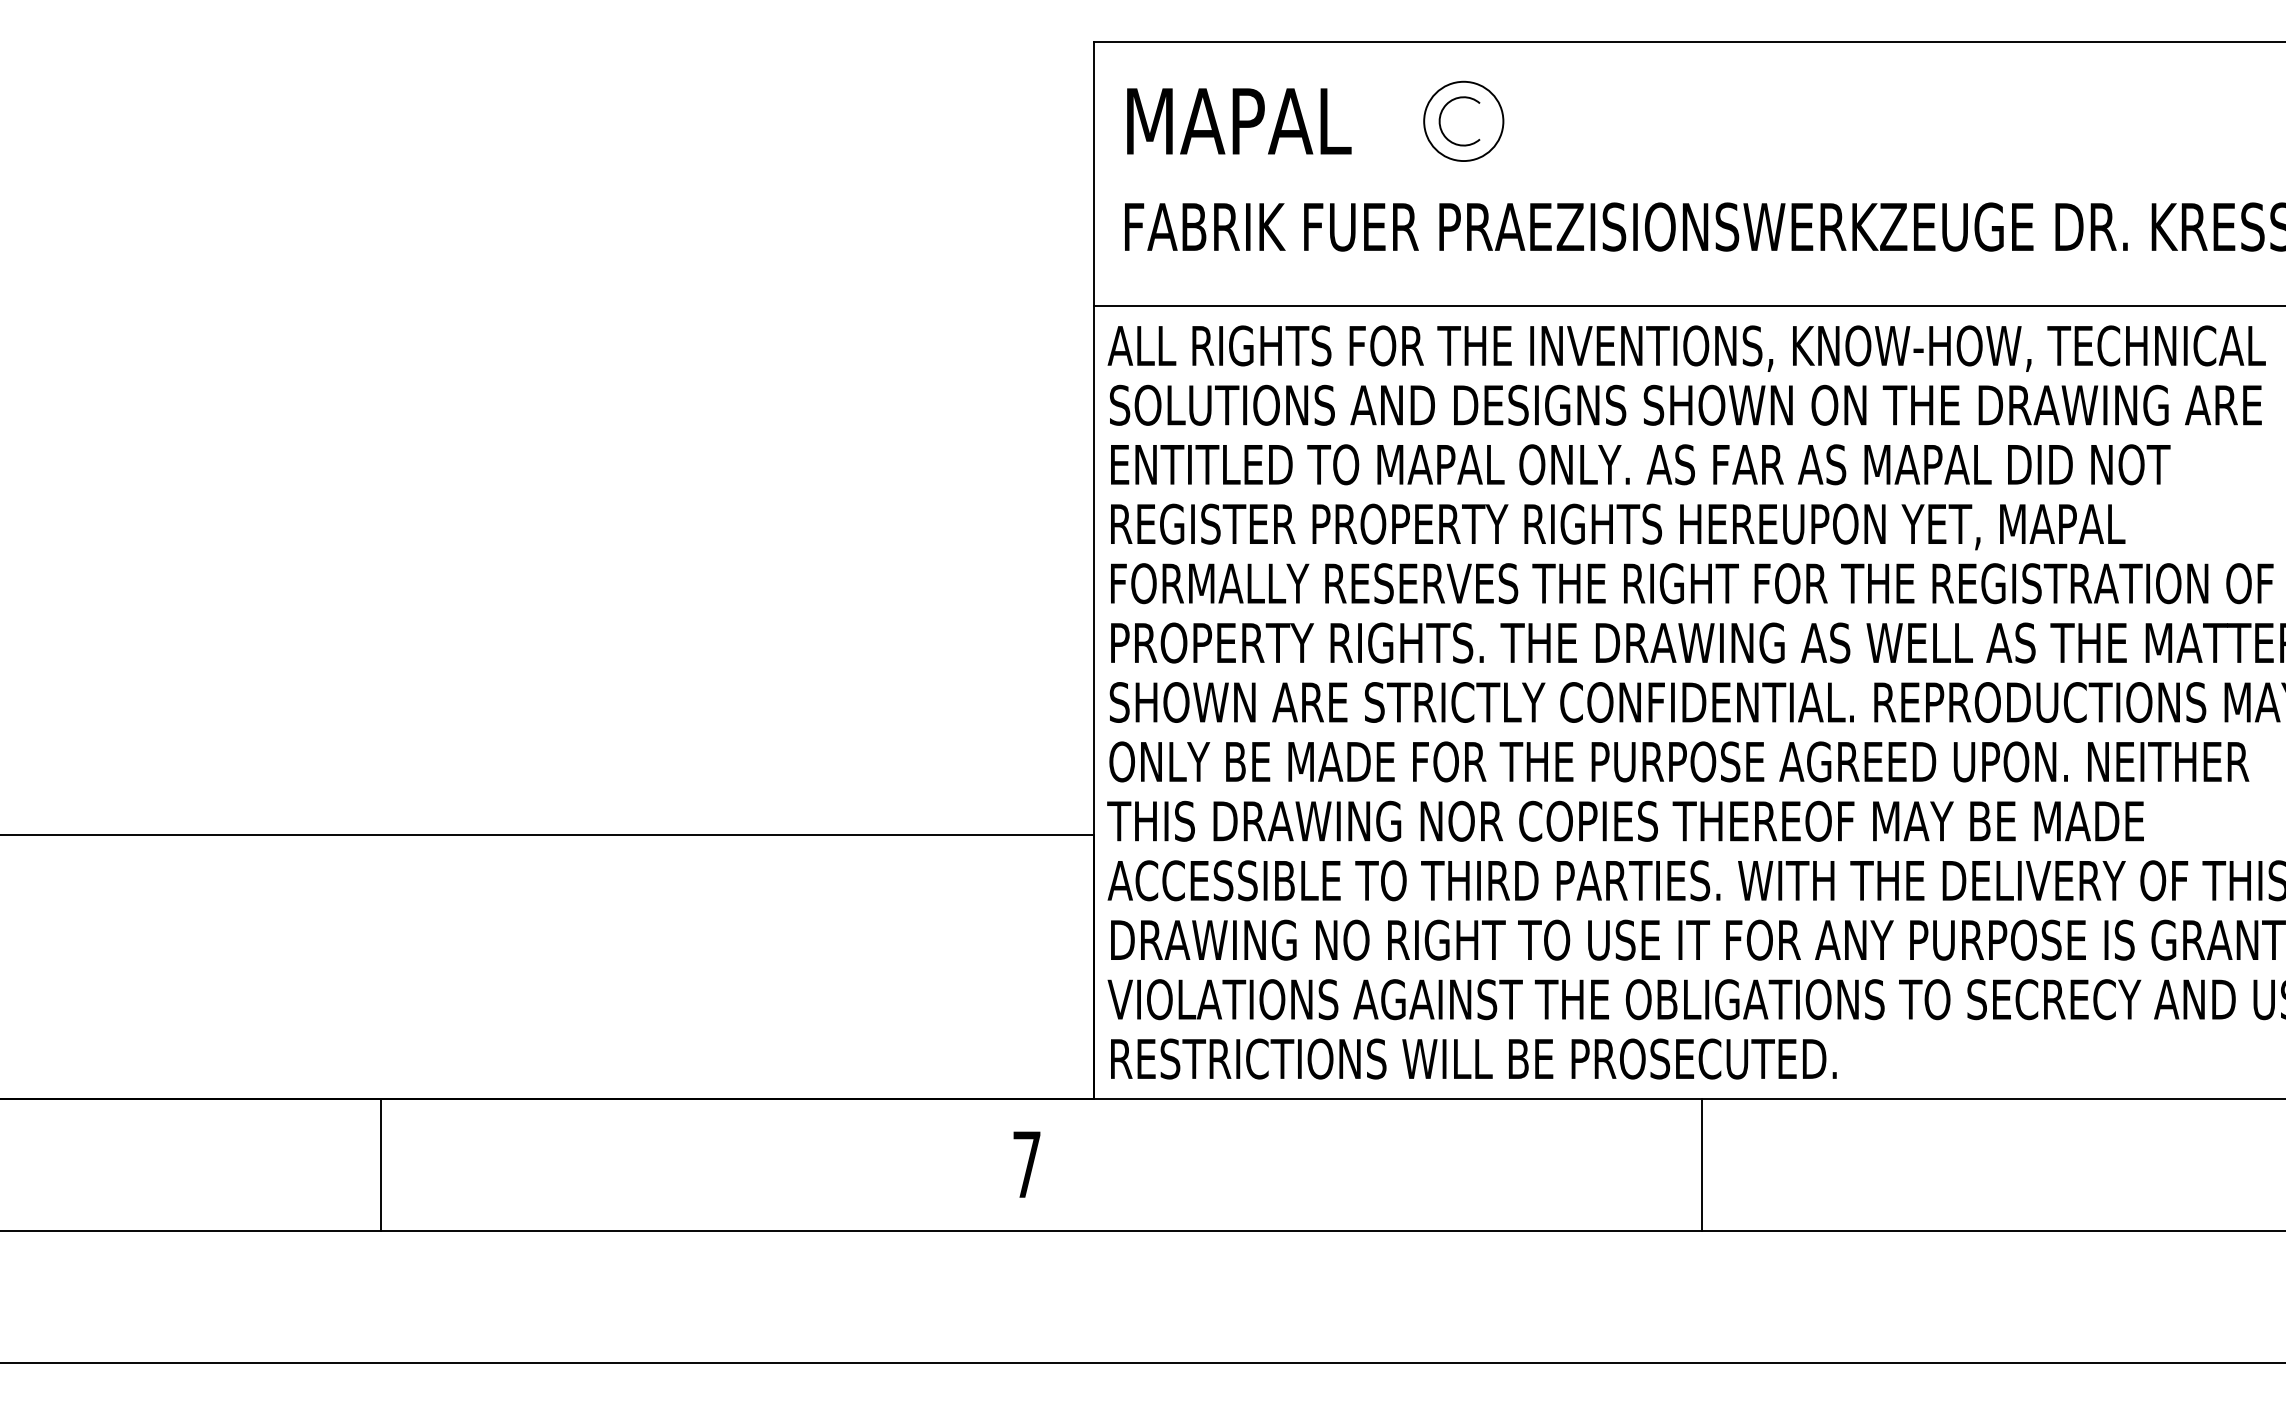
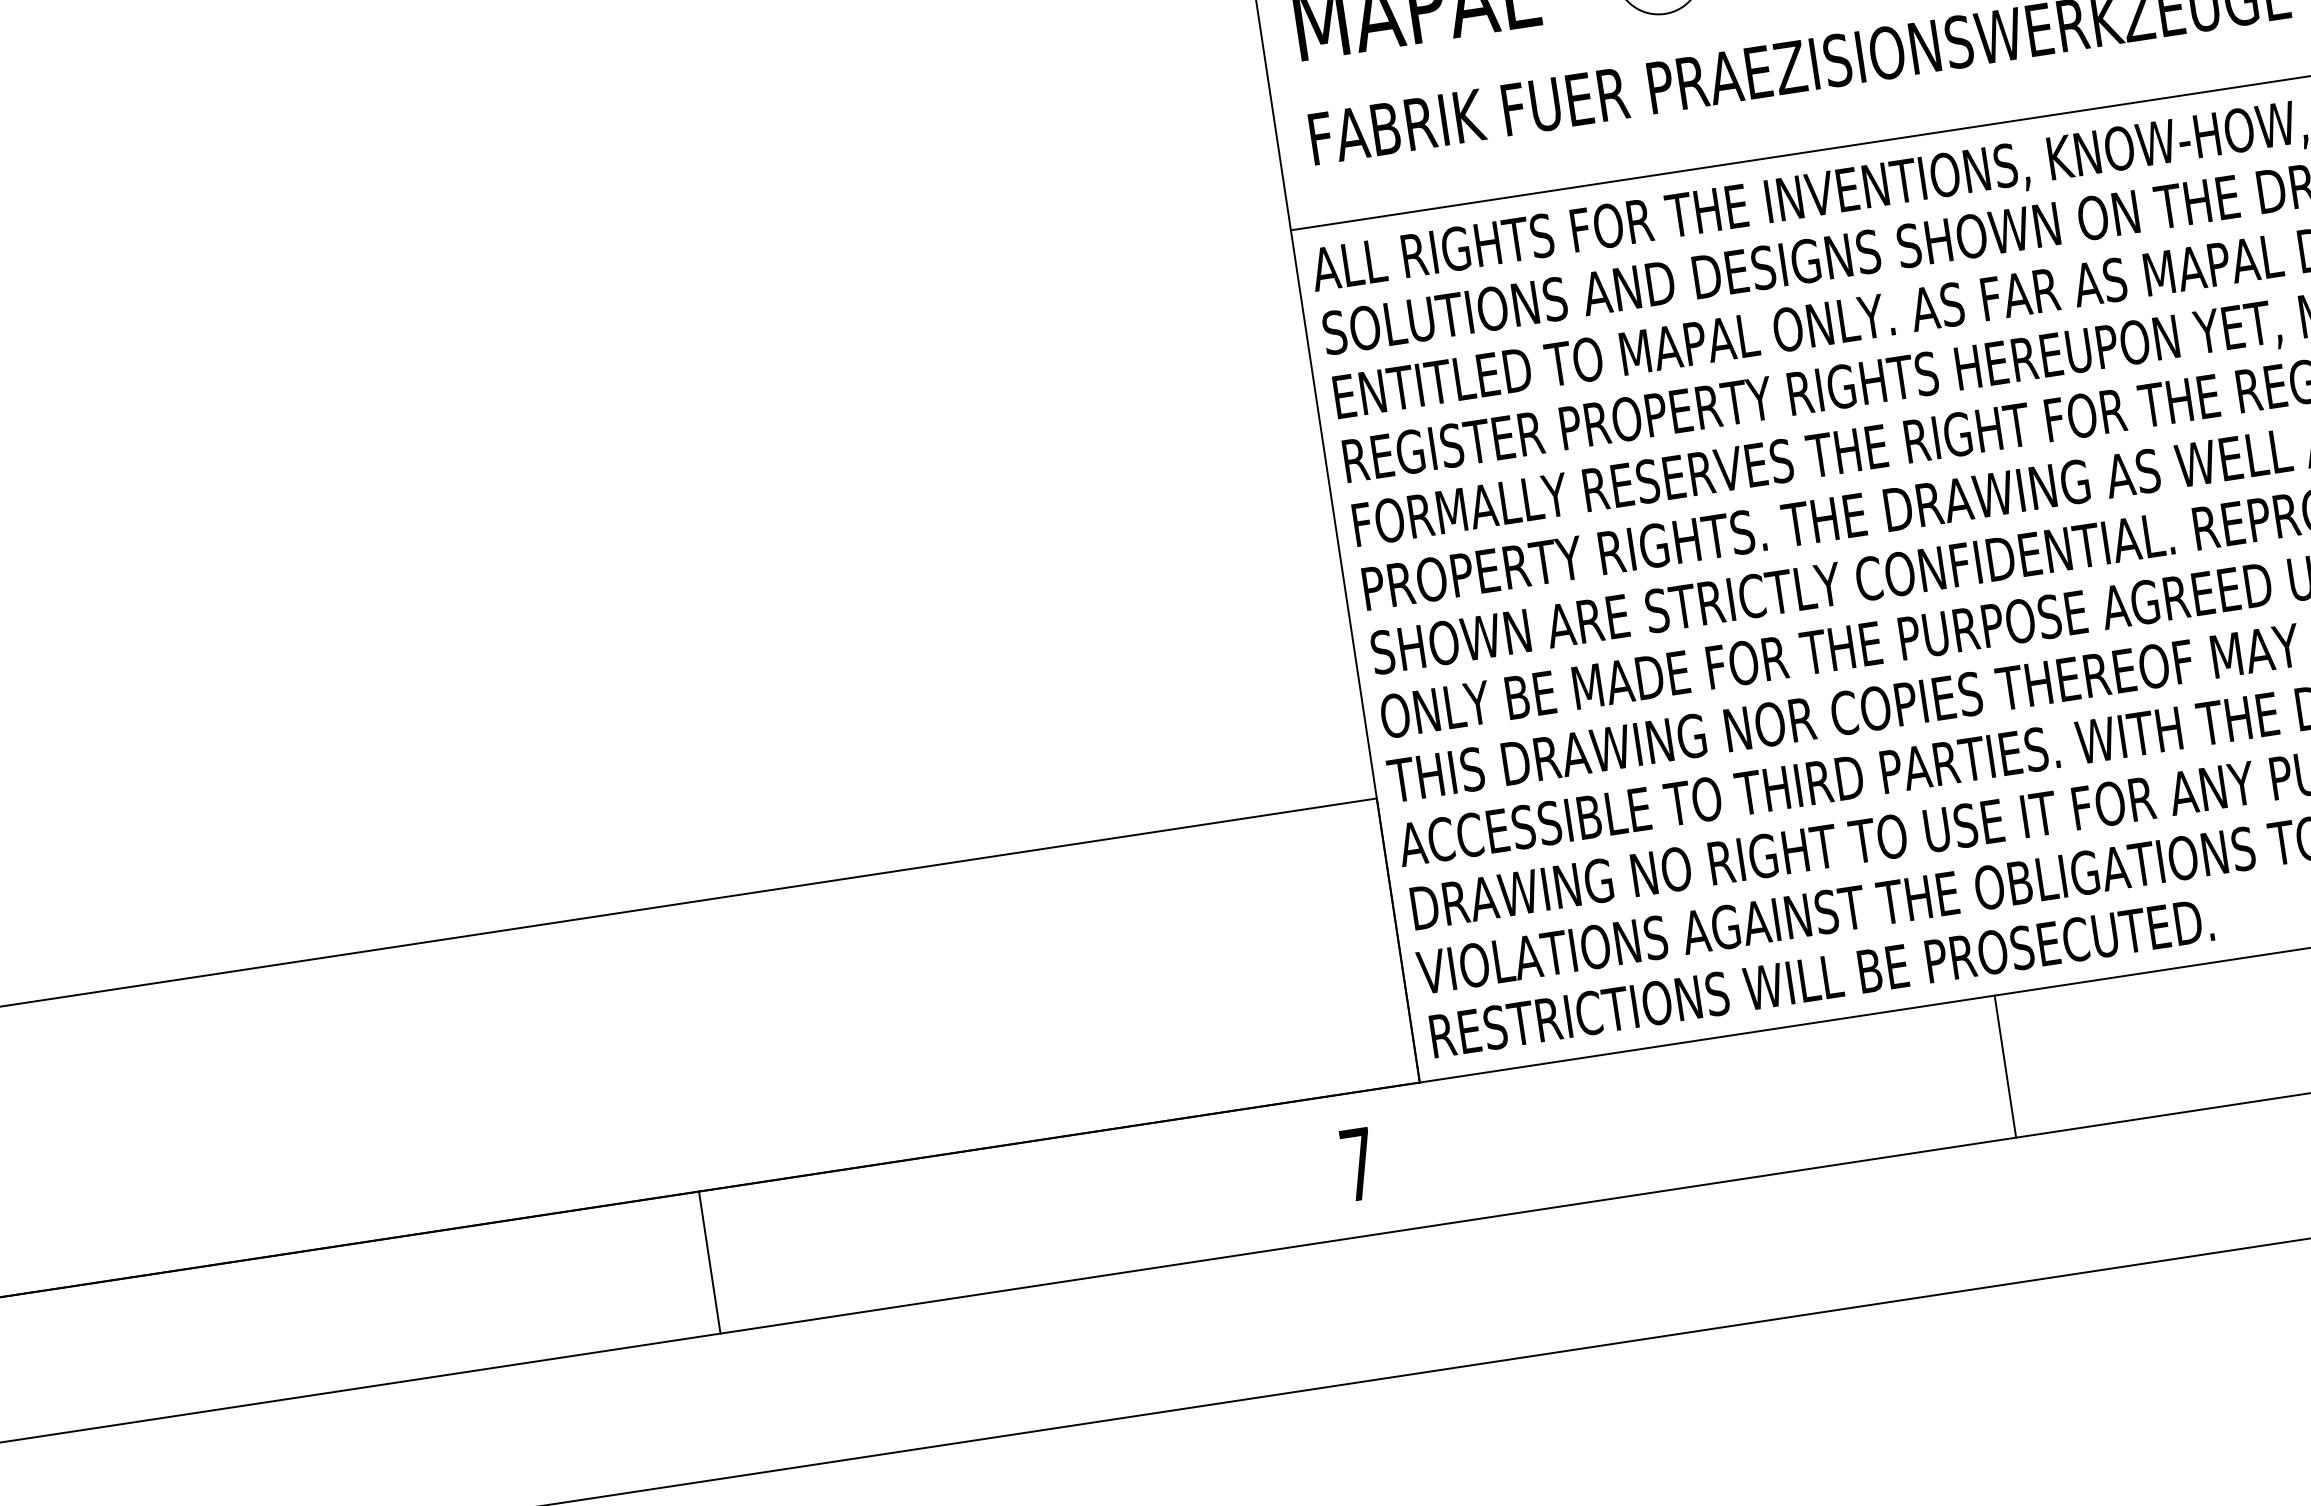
line: (380, 1164) -> (709, 1262), moved
line: (1701, 1164) -> (2005, 1066), moved

